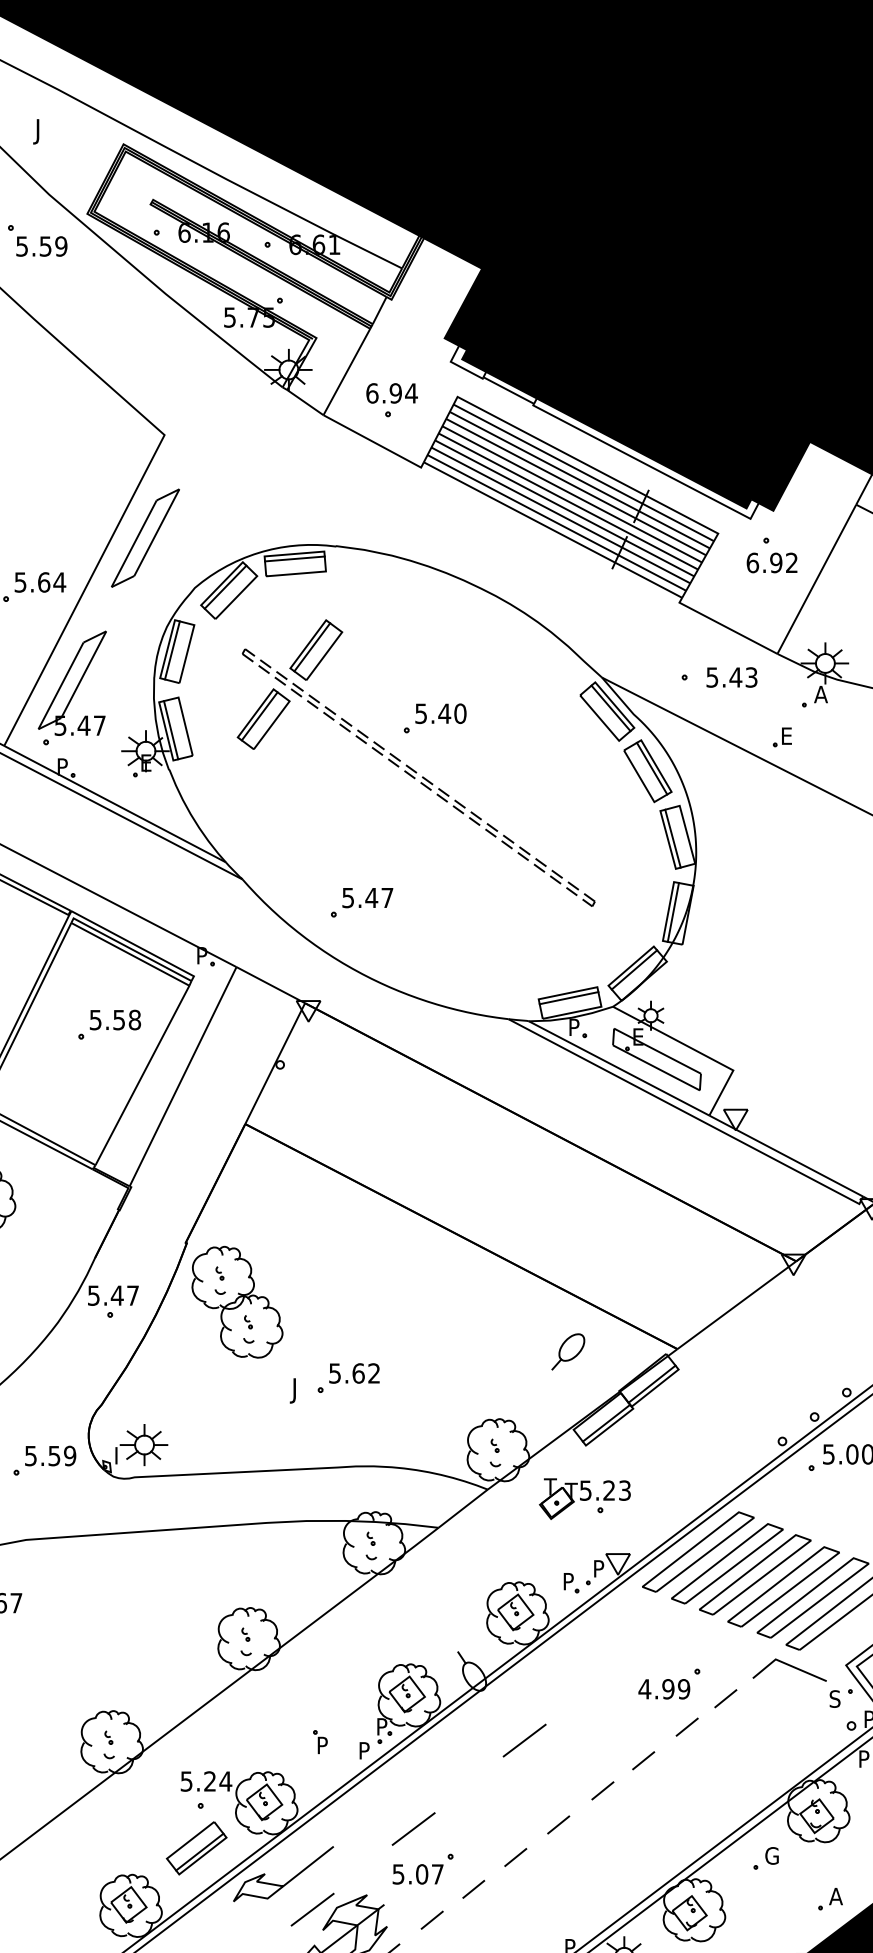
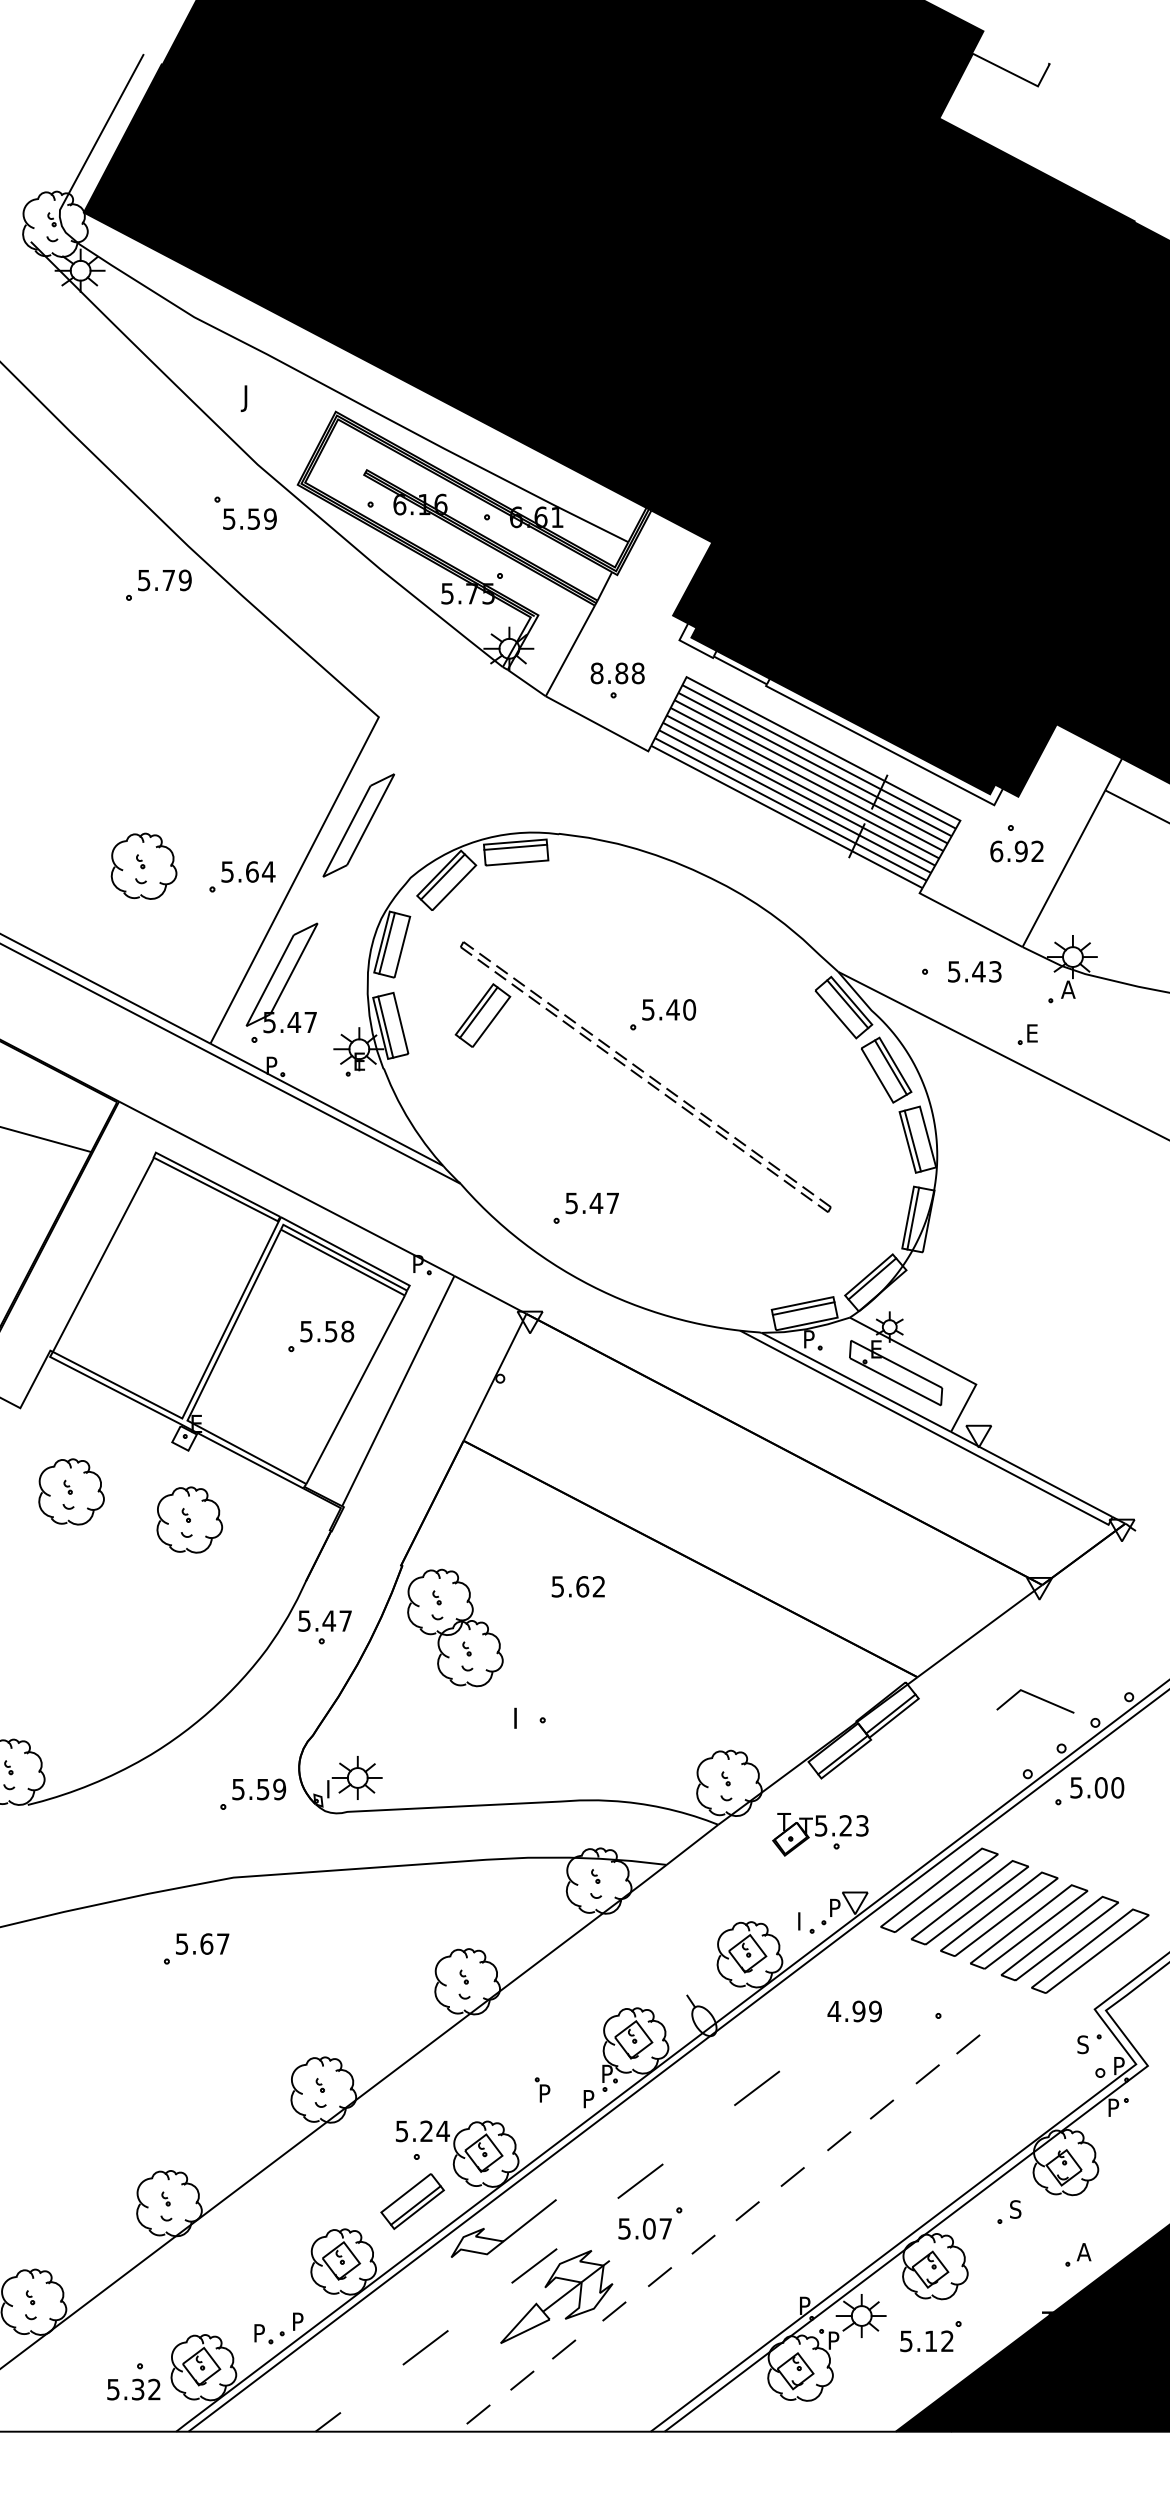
text: (391, 393) -> (617, 673), 6.94 -> 8.88
part: (316, 649) -> (538, 942), removed
part: (567, 1351) -> (802, 1679), removed
text: (353, 1373) -> (577, 1586), moved
text: (292, 1400) -> (513, 1731), J -> I
text: (569, 1577) -> (804, 1917), P -> I
line: (791, 1667) -> (1037, 1698), moved
text: (664, 1689) -> (854, 2011), moved
text: (771, 1855) -> (1016, 2209), G -> S

